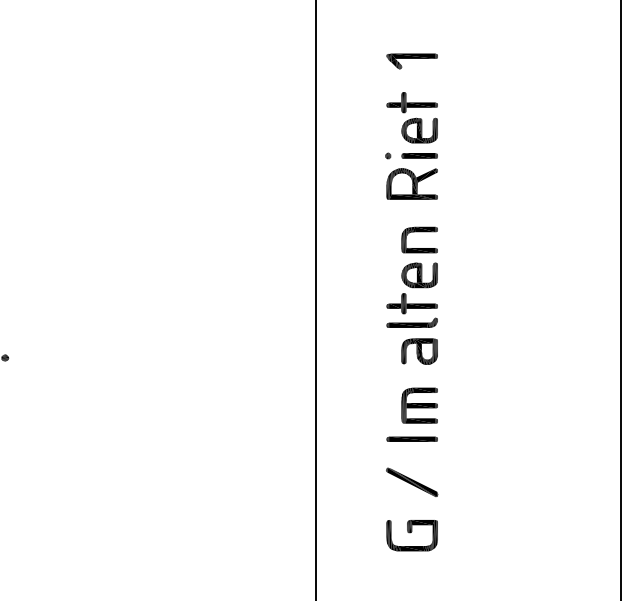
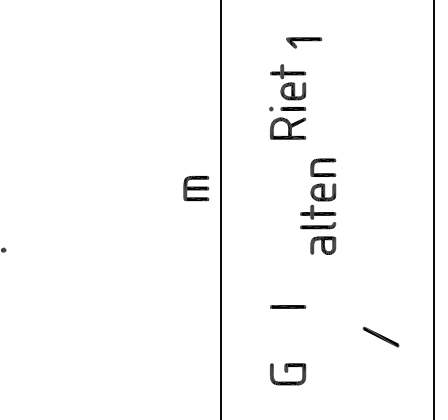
part: (412, 60) -> (304, 42), moved
part: (412, 295) -> (318, 206), moved
part: (419, 405) -> (196, 188), moved
line: (411, 482) -> (380, 337), moved

